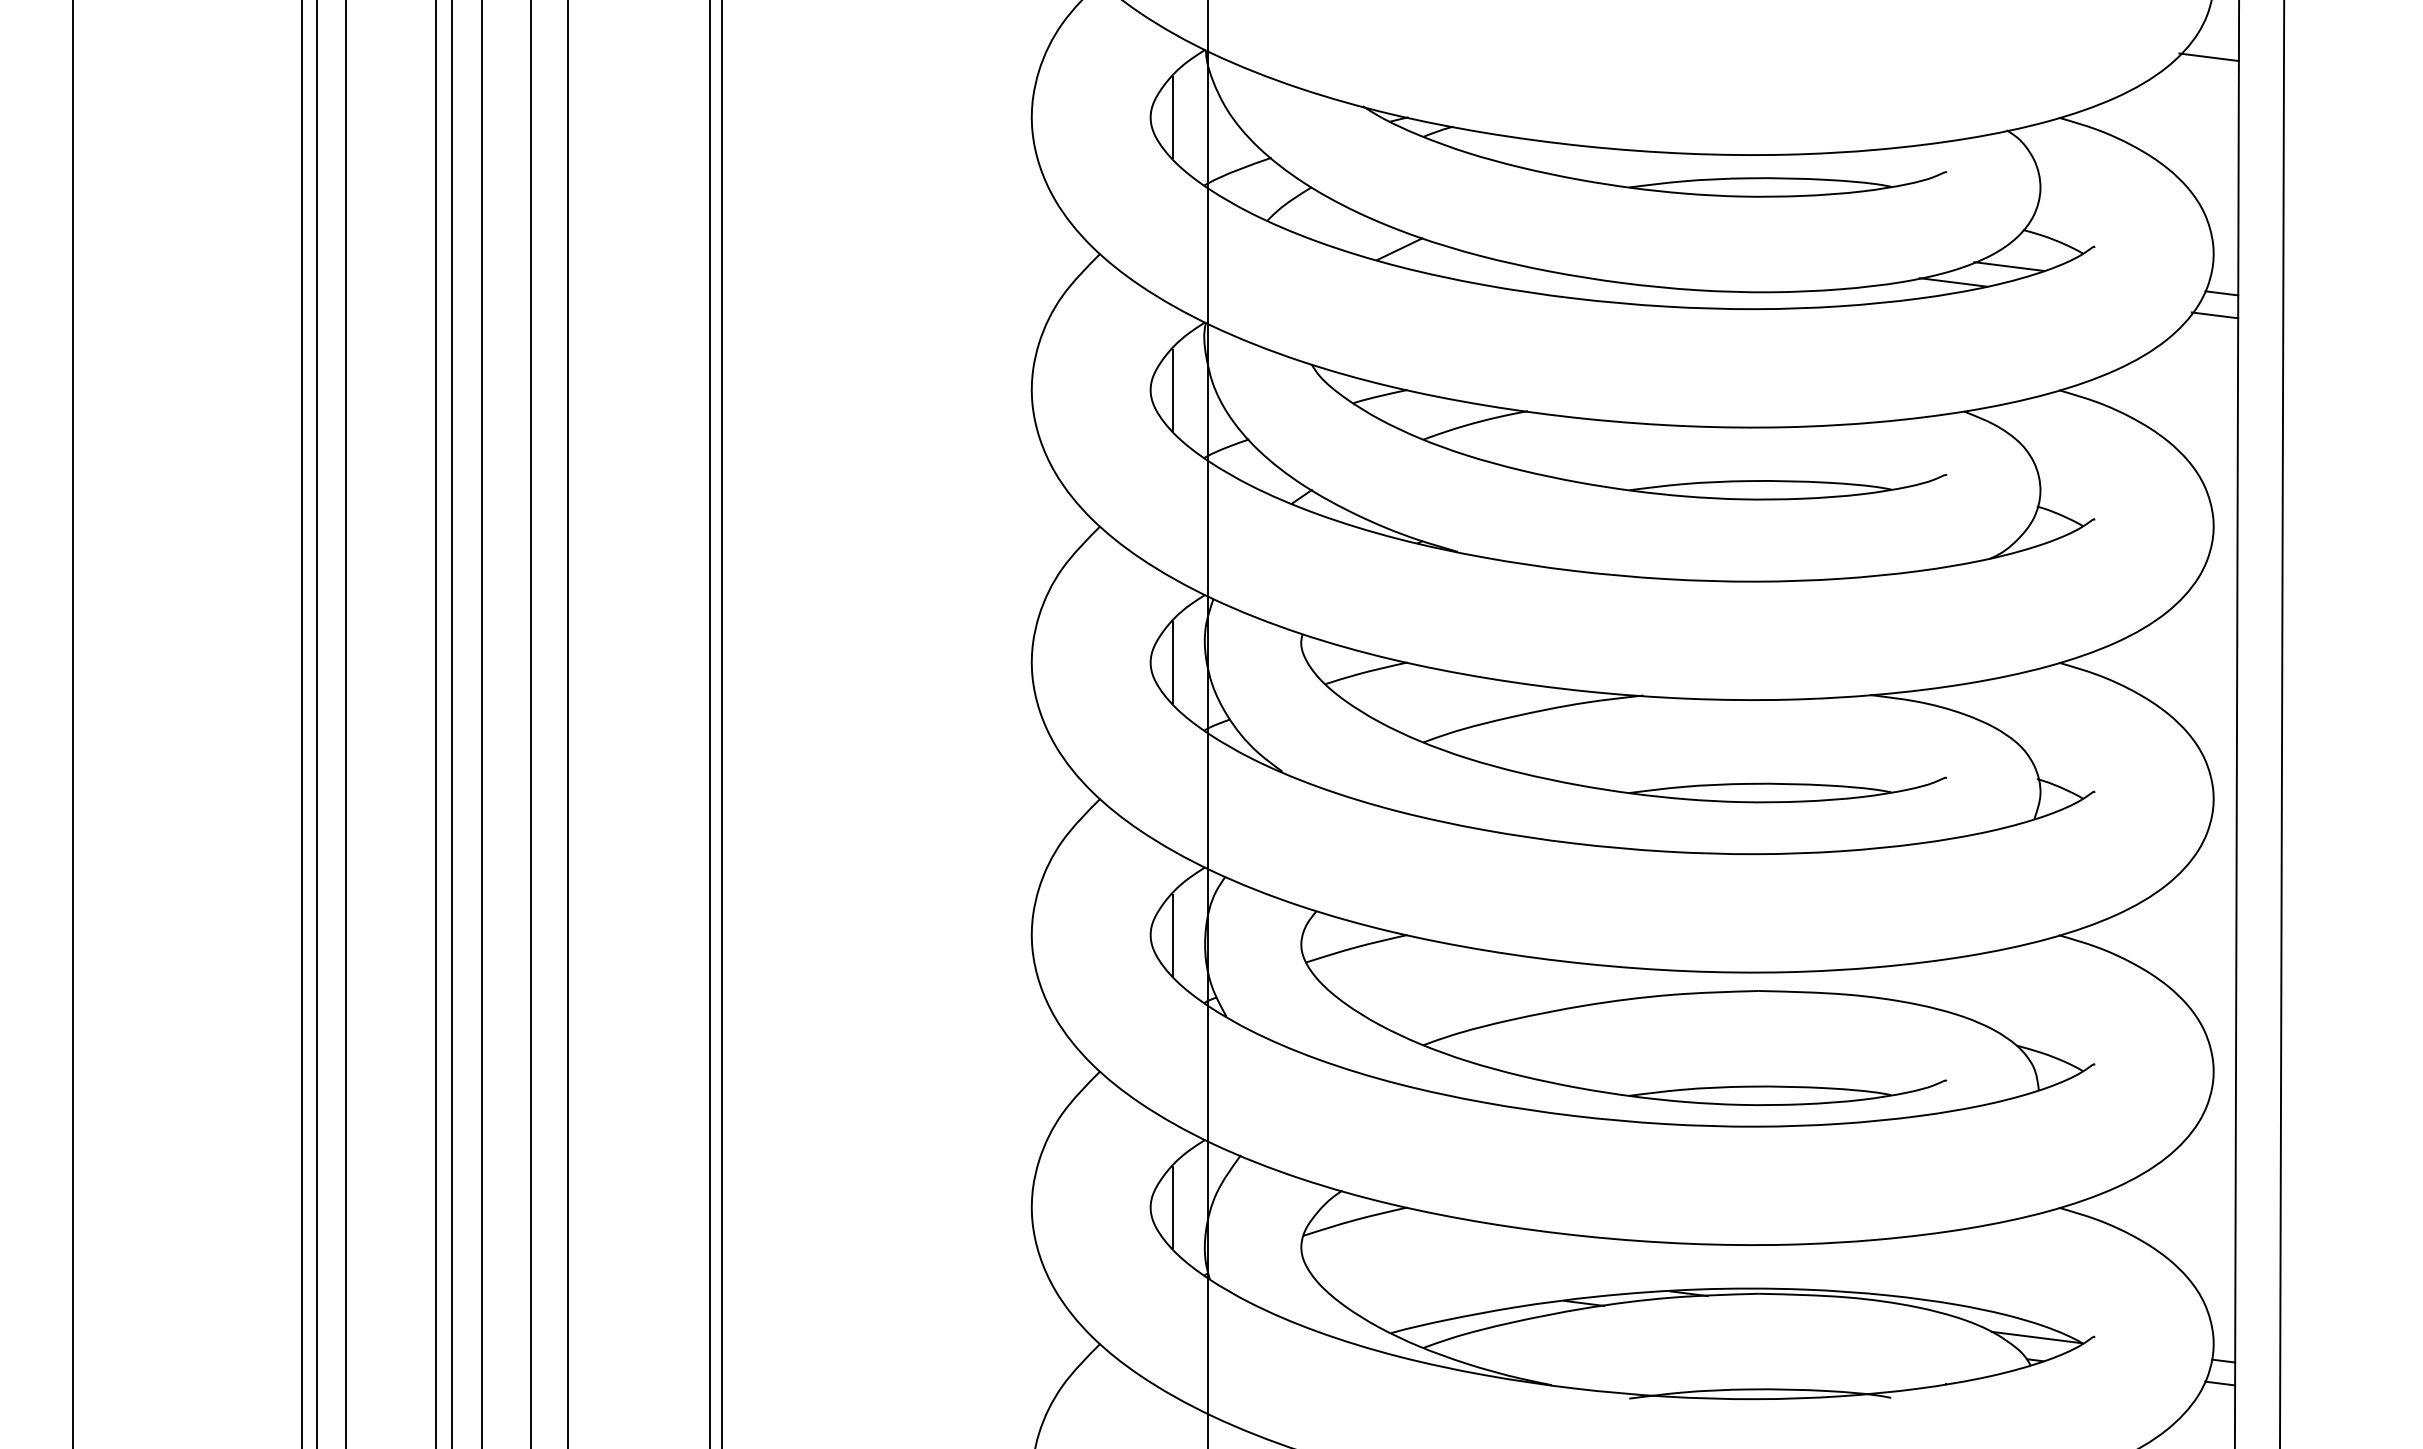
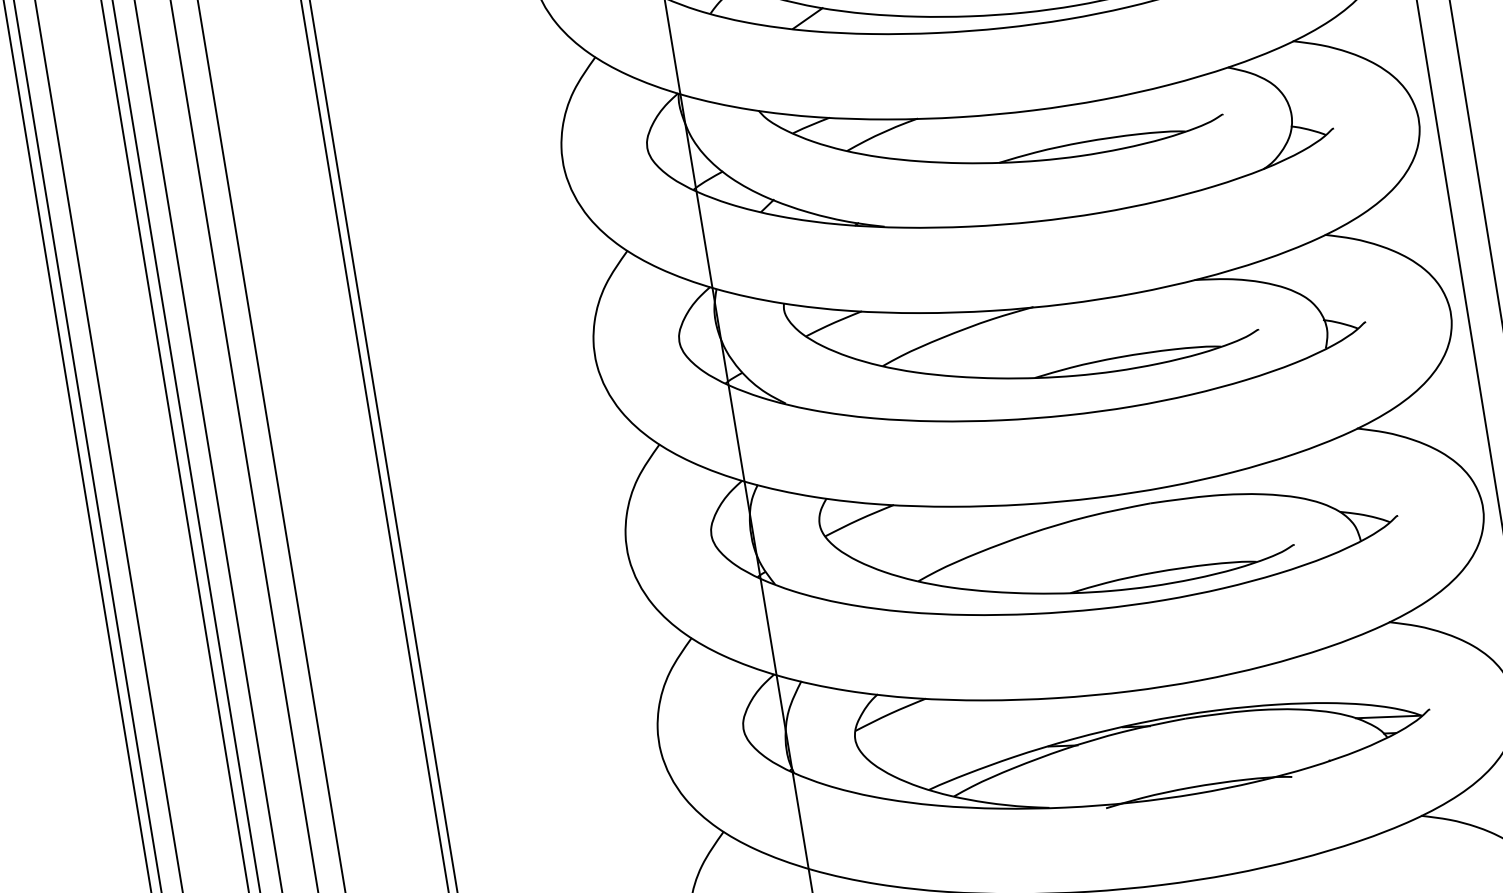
line: (1172, 389) -> (662, 144), removed
line: (1172, 662) -> (694, 338), removed
line: (1172, 934) -> (726, 532), removed
line: (1172, 1207) -> (759, 726), removed

